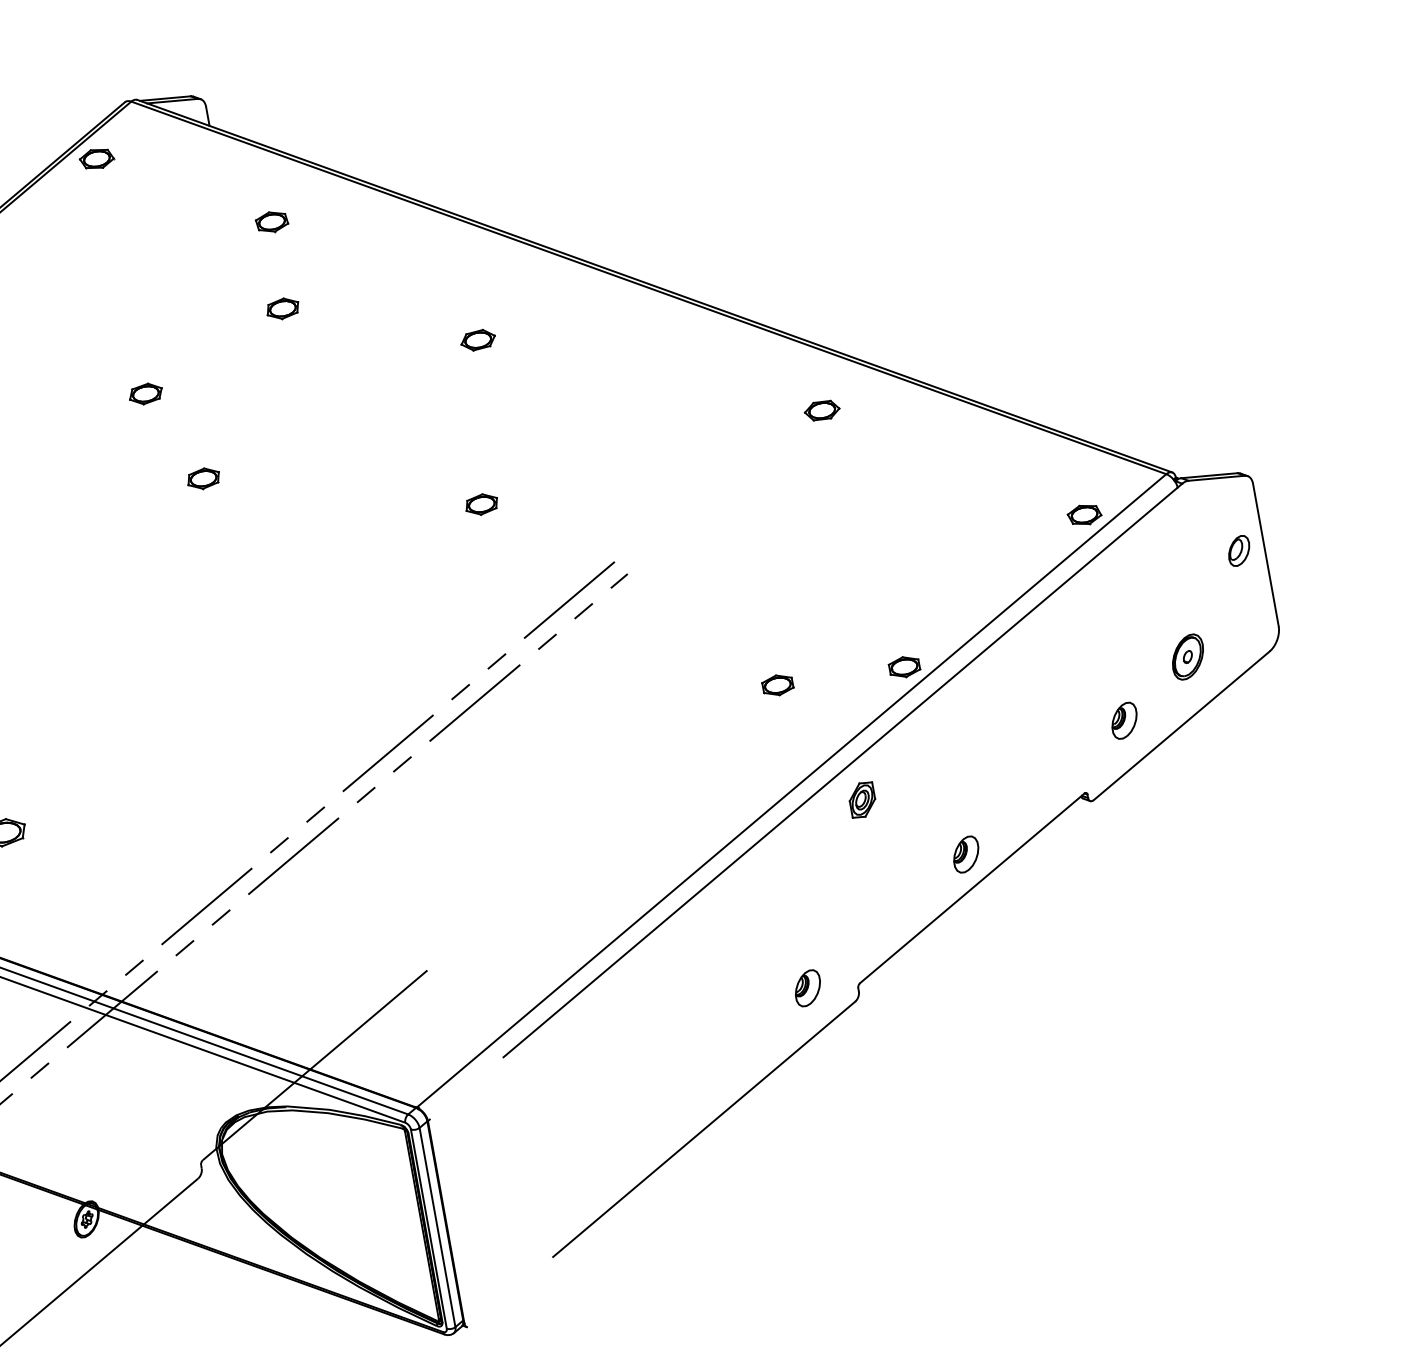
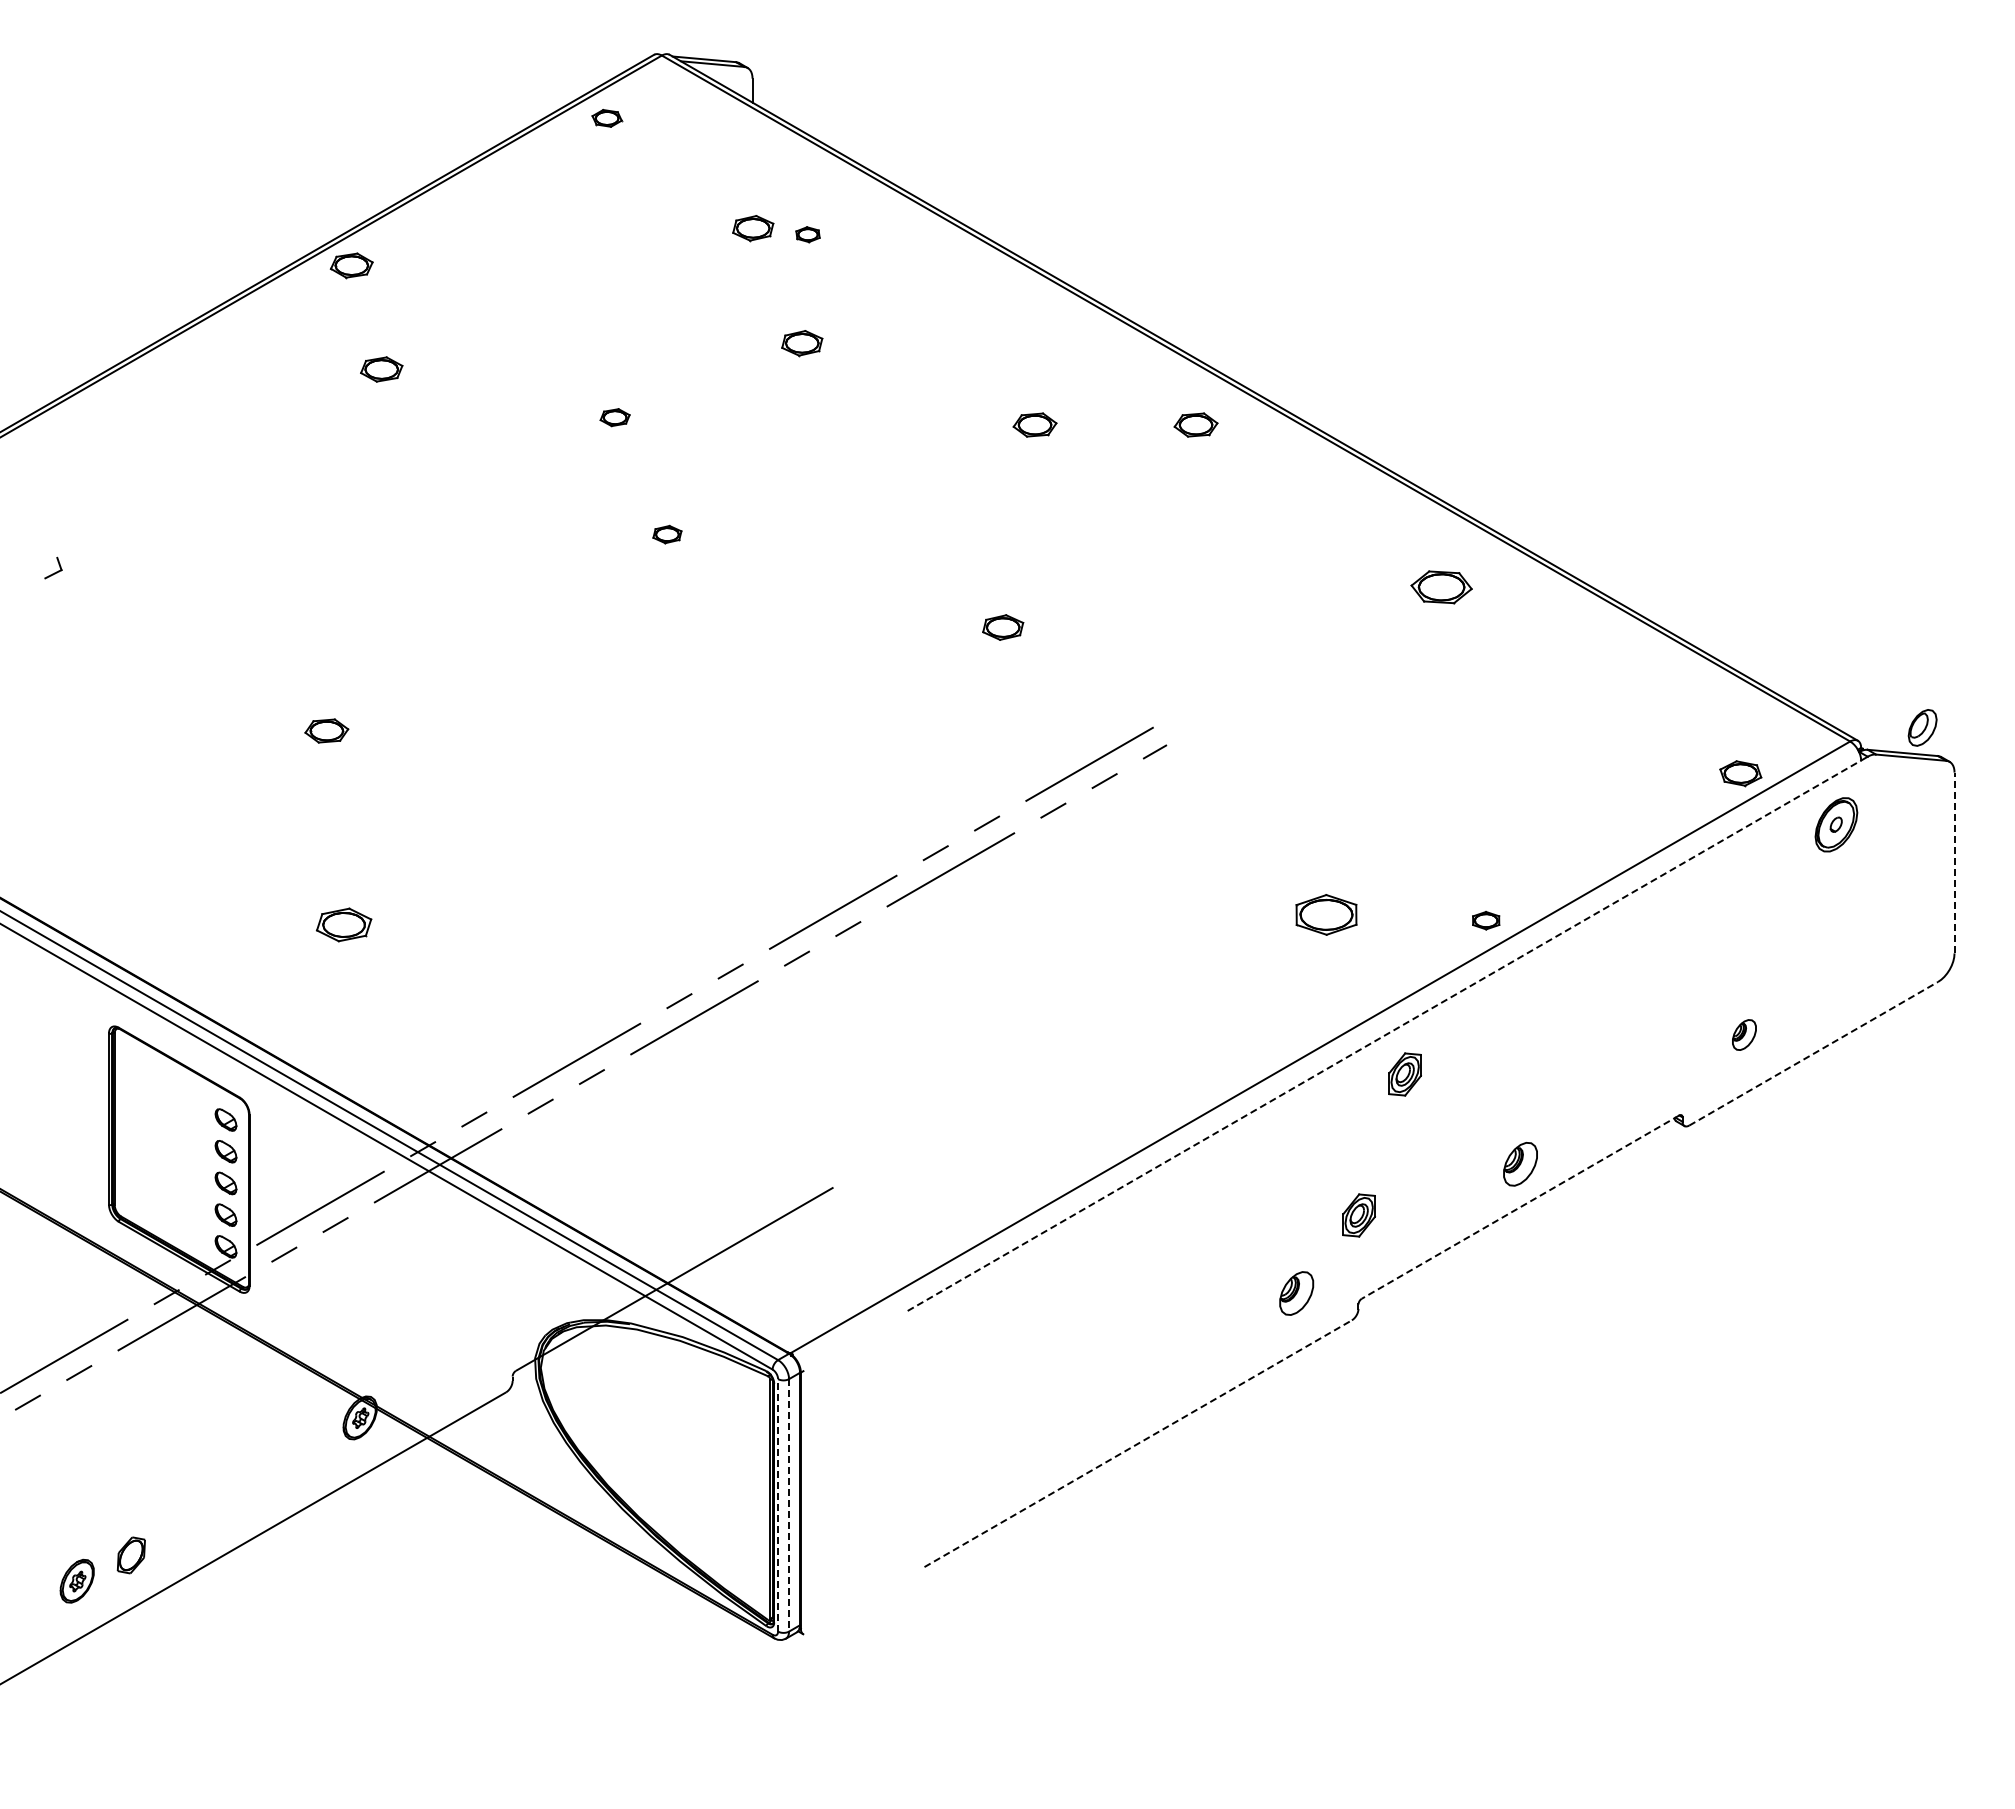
part: (97, 159) -> (607, 118), size x0.7
part: (271, 222) -> (807, 234), size x0.6
part: (228, 225) -> (753, 228), added
part: (604, 316) -> (1195, 424), added
part: (145, 393) -> (614, 417), size x0.7
part: (821, 410) -> (1441, 587), size x1.4
part: (203, 478) -> (667, 534), size x0.7
part: (1238, 550) -> (1922, 727), moved
line: (1265, 554) -> (1954, 862), solid -> dashed
part: (1188, 656) -> (1836, 824), moved
part: (903, 667) -> (1485, 920), size x0.7
part: (777, 685) -> (1326, 914), size x1.6
part: (1124, 720) -> (1744, 1034), size x0.7
line: (1181, 725) -> (1813, 1053), solid -> dashed
line: (840, 772) -> (1384, 1035), solid -> dashed
line: (972, 888) -> (1520, 1207), solid -> dashed
part: (845, 917) -> (1358, 1215), added
line: (704, 1129) -> (1138, 1443), solid -> dashed
line: (437, 1227) -> (789, 1505), solid -> dashed
line: (429, 1228) -> (778, 1504), solid -> dashed

